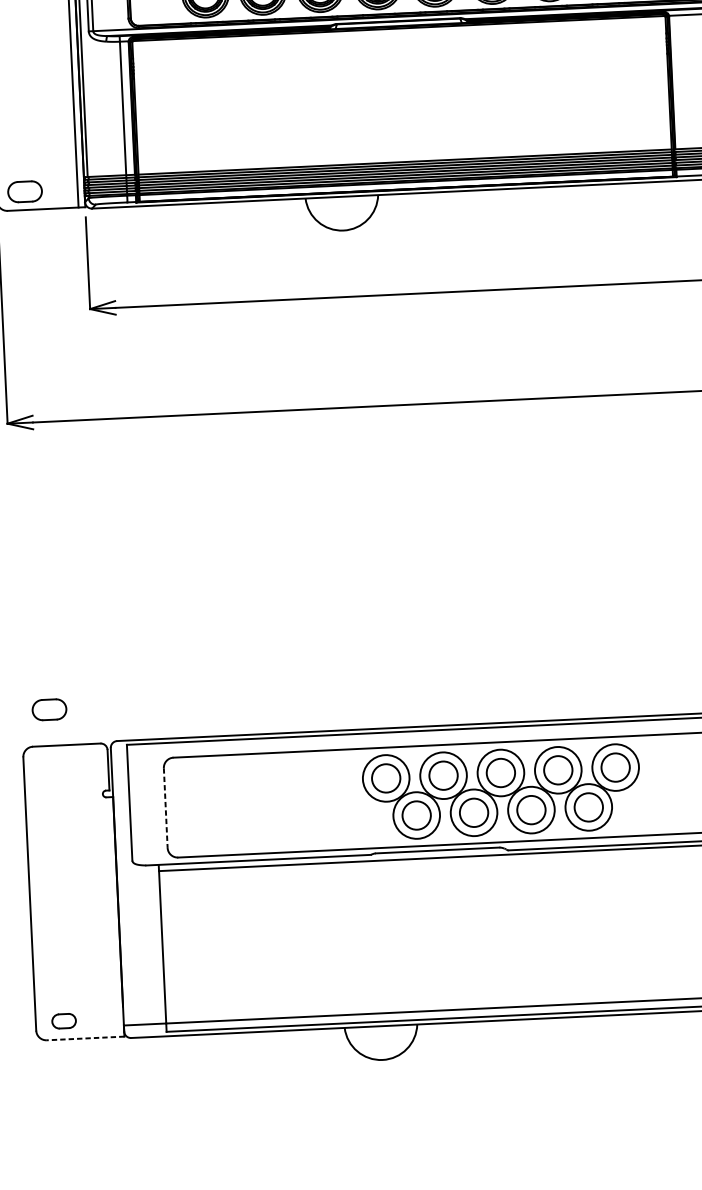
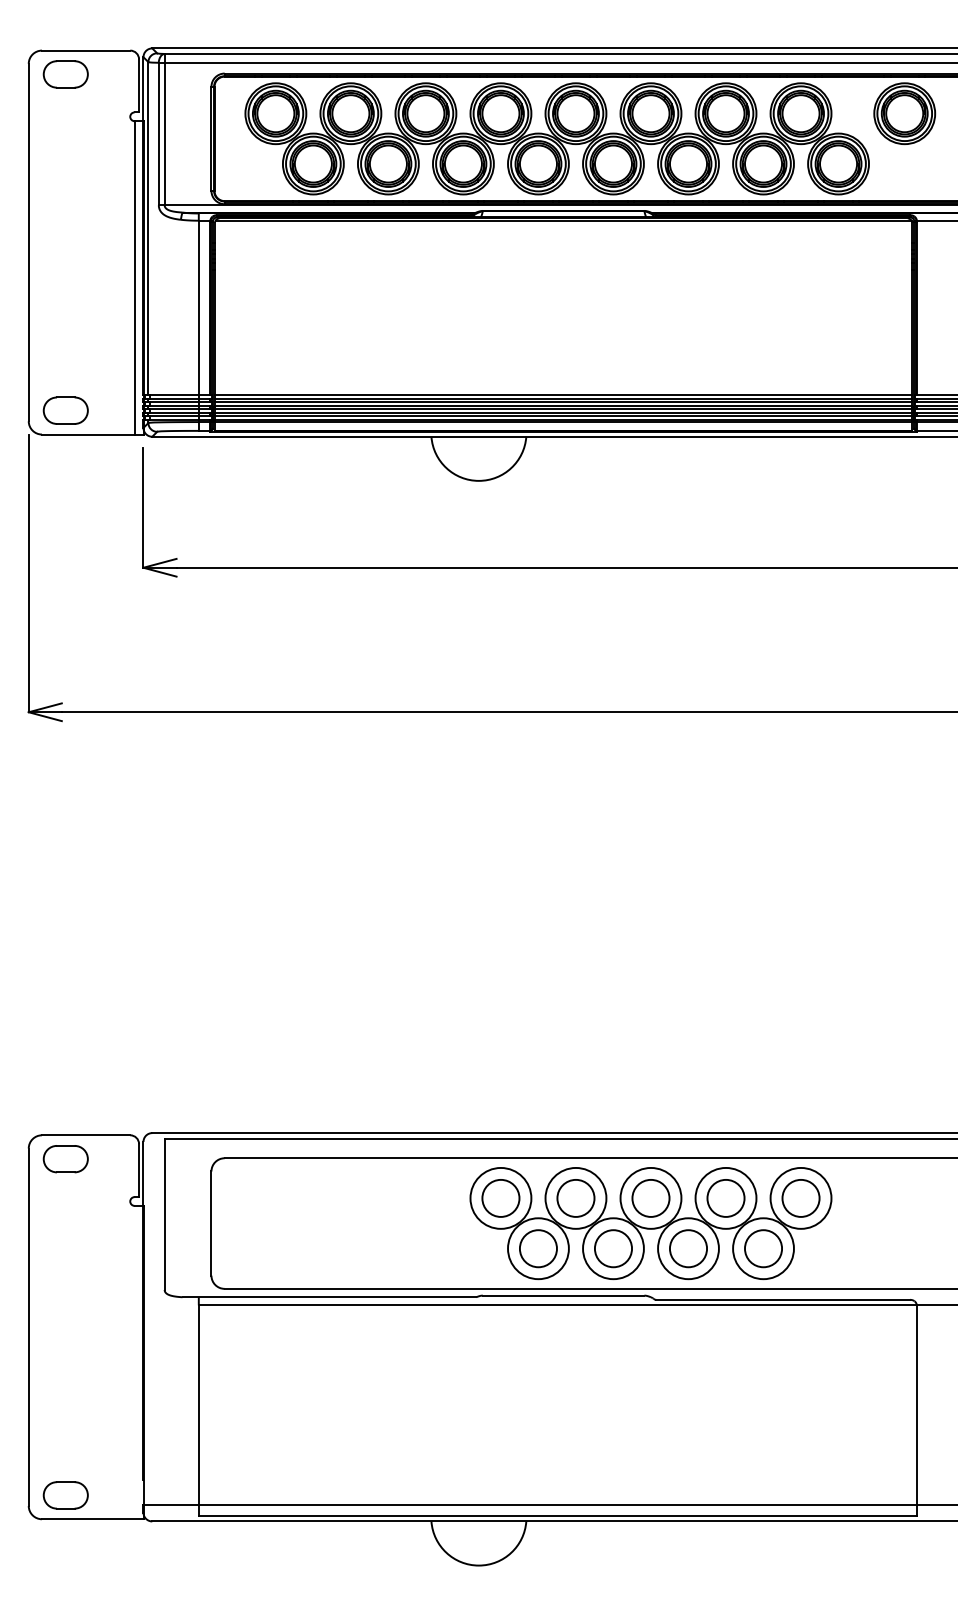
part: (49, 710) -> (65, 1159), moved
line: (165, 808) -> (211, 1224), dashed -> solid
part: (63, 1021) -> (65, 1495), size x1.43
line: (85, 1038) -> (92, 1519), dashed -> solid

